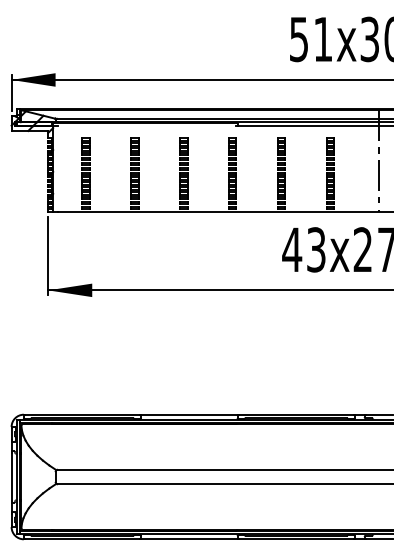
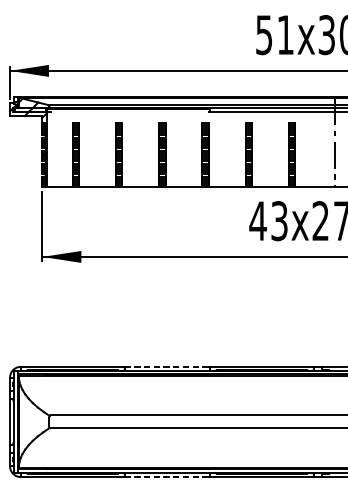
line: (189, 414) -> (167, 366), solid -> dashed
line: (189, 539) -> (167, 477), solid -> dashed

